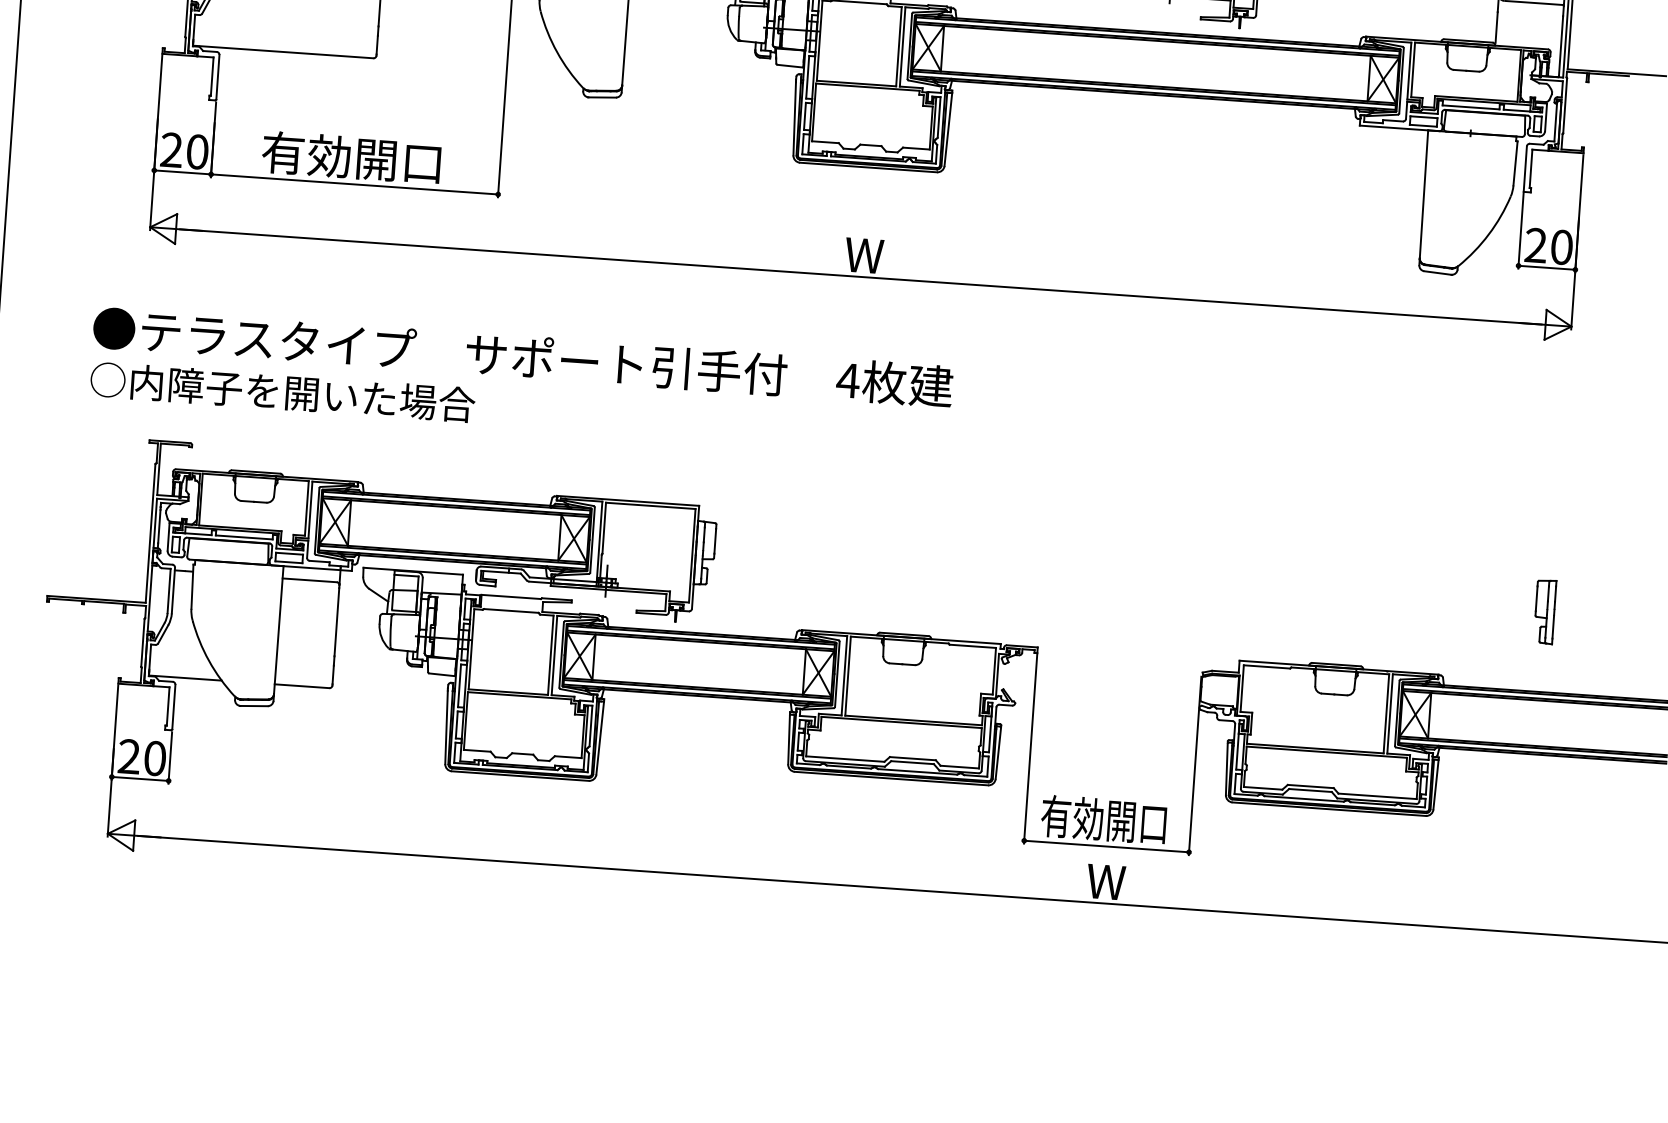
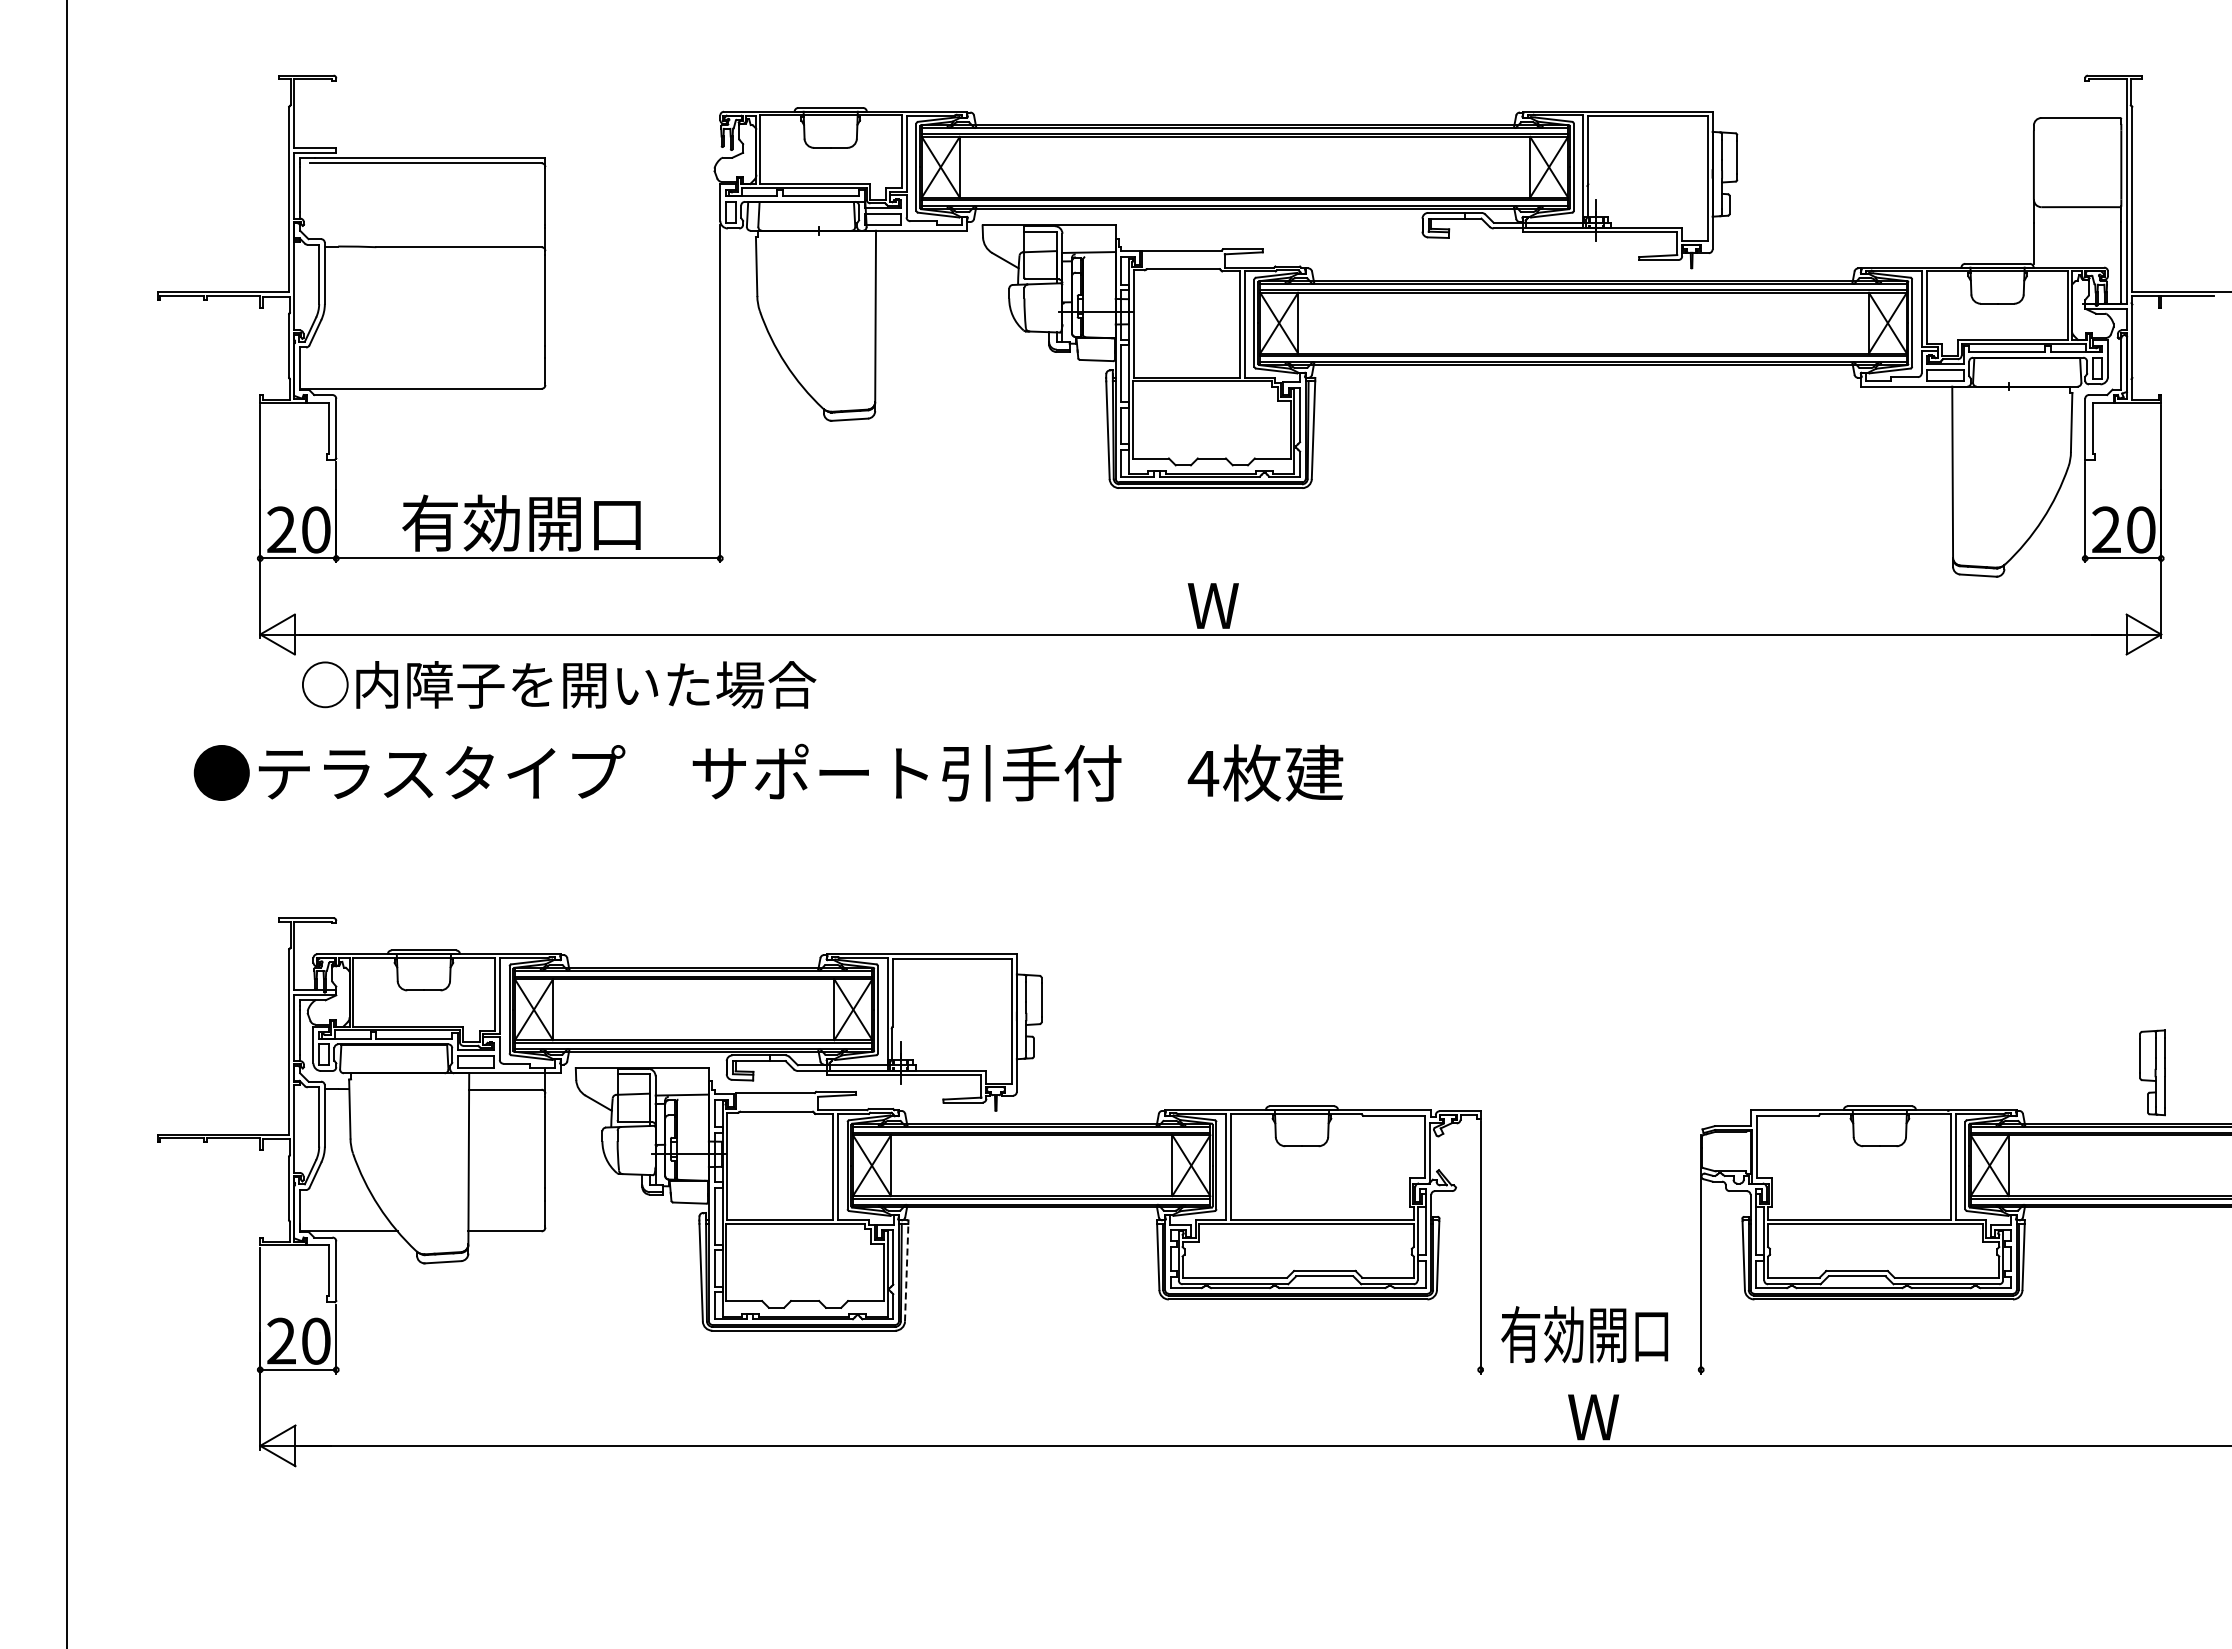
text: (283, 392) -> (559, 684), moved
part: (1544, 611) -> (2152, 1072), moved
line: (600, 737) -> (906, 1272), solid -> dashed
line: (1106, 846) -> (1590, 1369), removed

